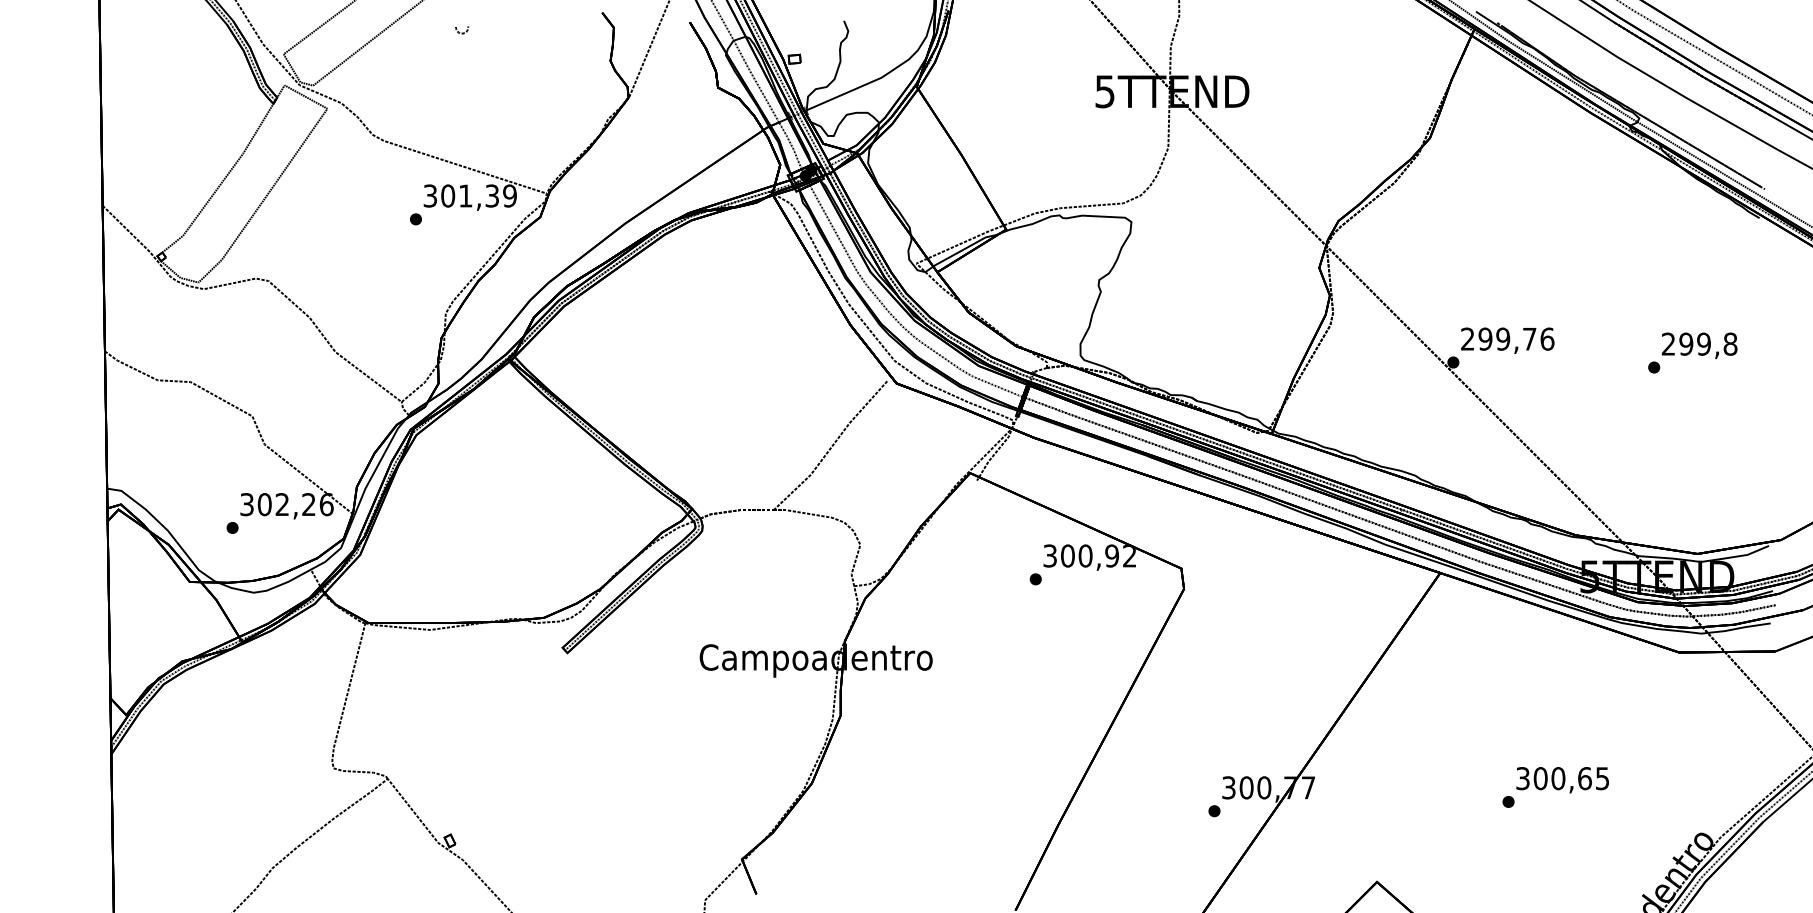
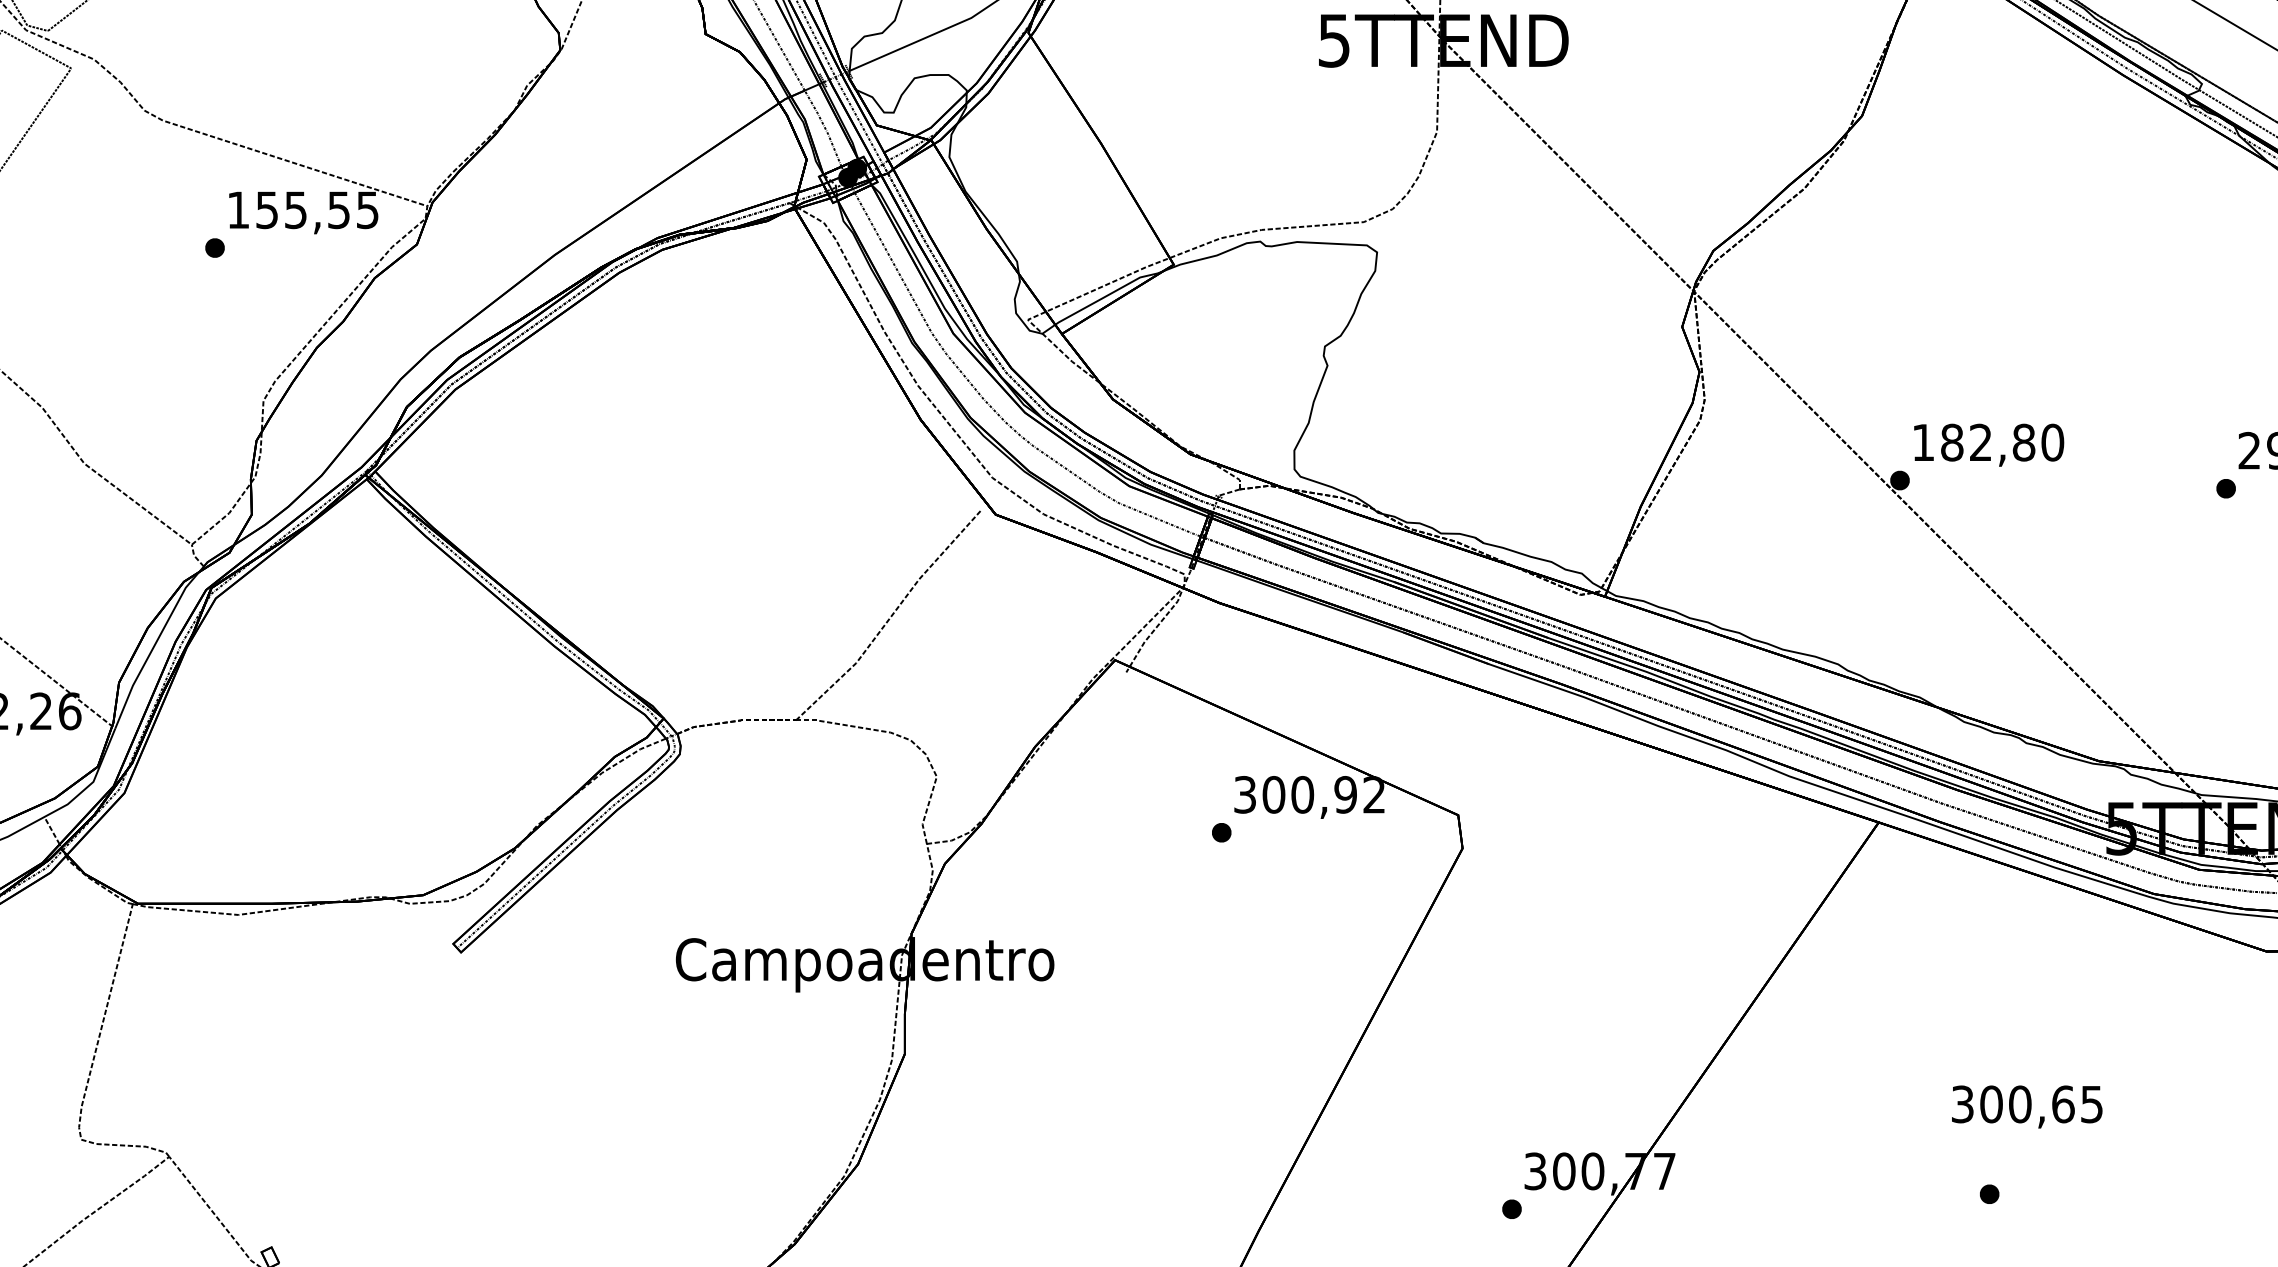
text: (469, 195) -> (301, 209), 301,39 -> 155,55
text: (1507, 338) -> (1987, 441), 299,76 -> 182,80
text: (1562, 780) -> (2026, 1107), moved

